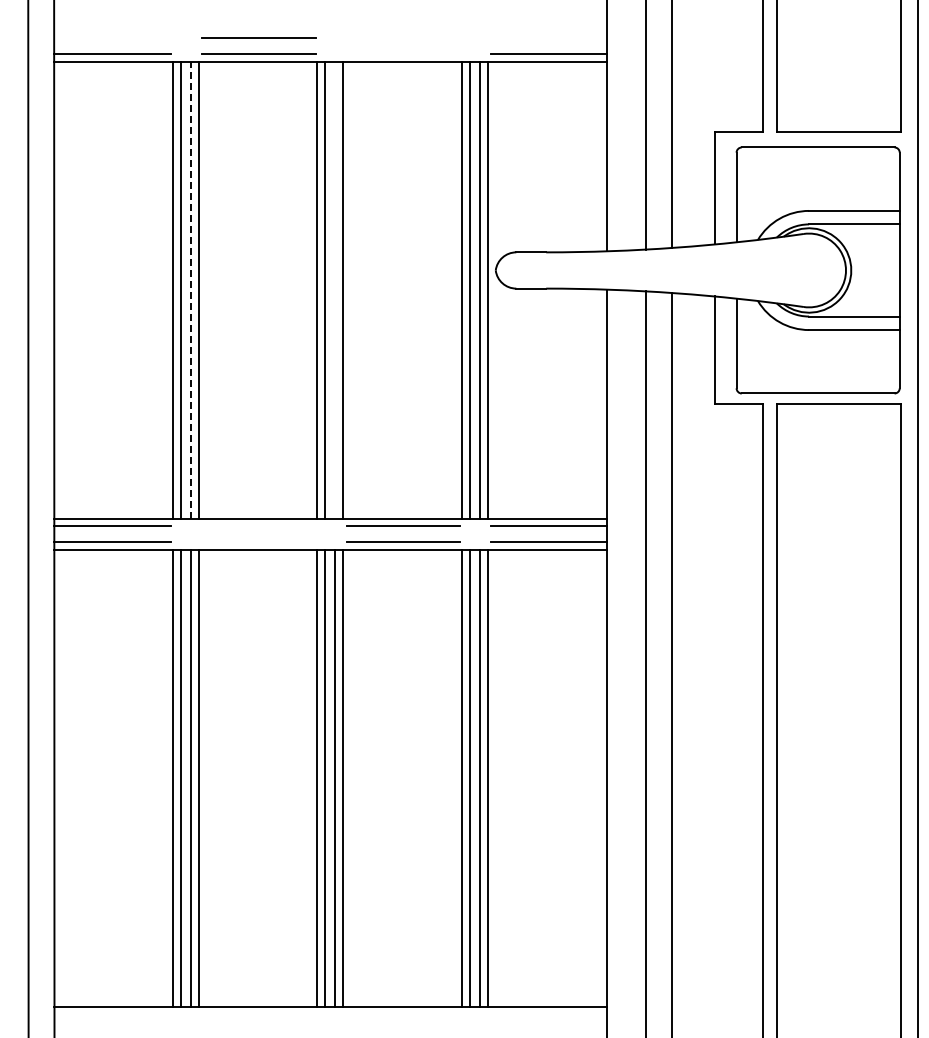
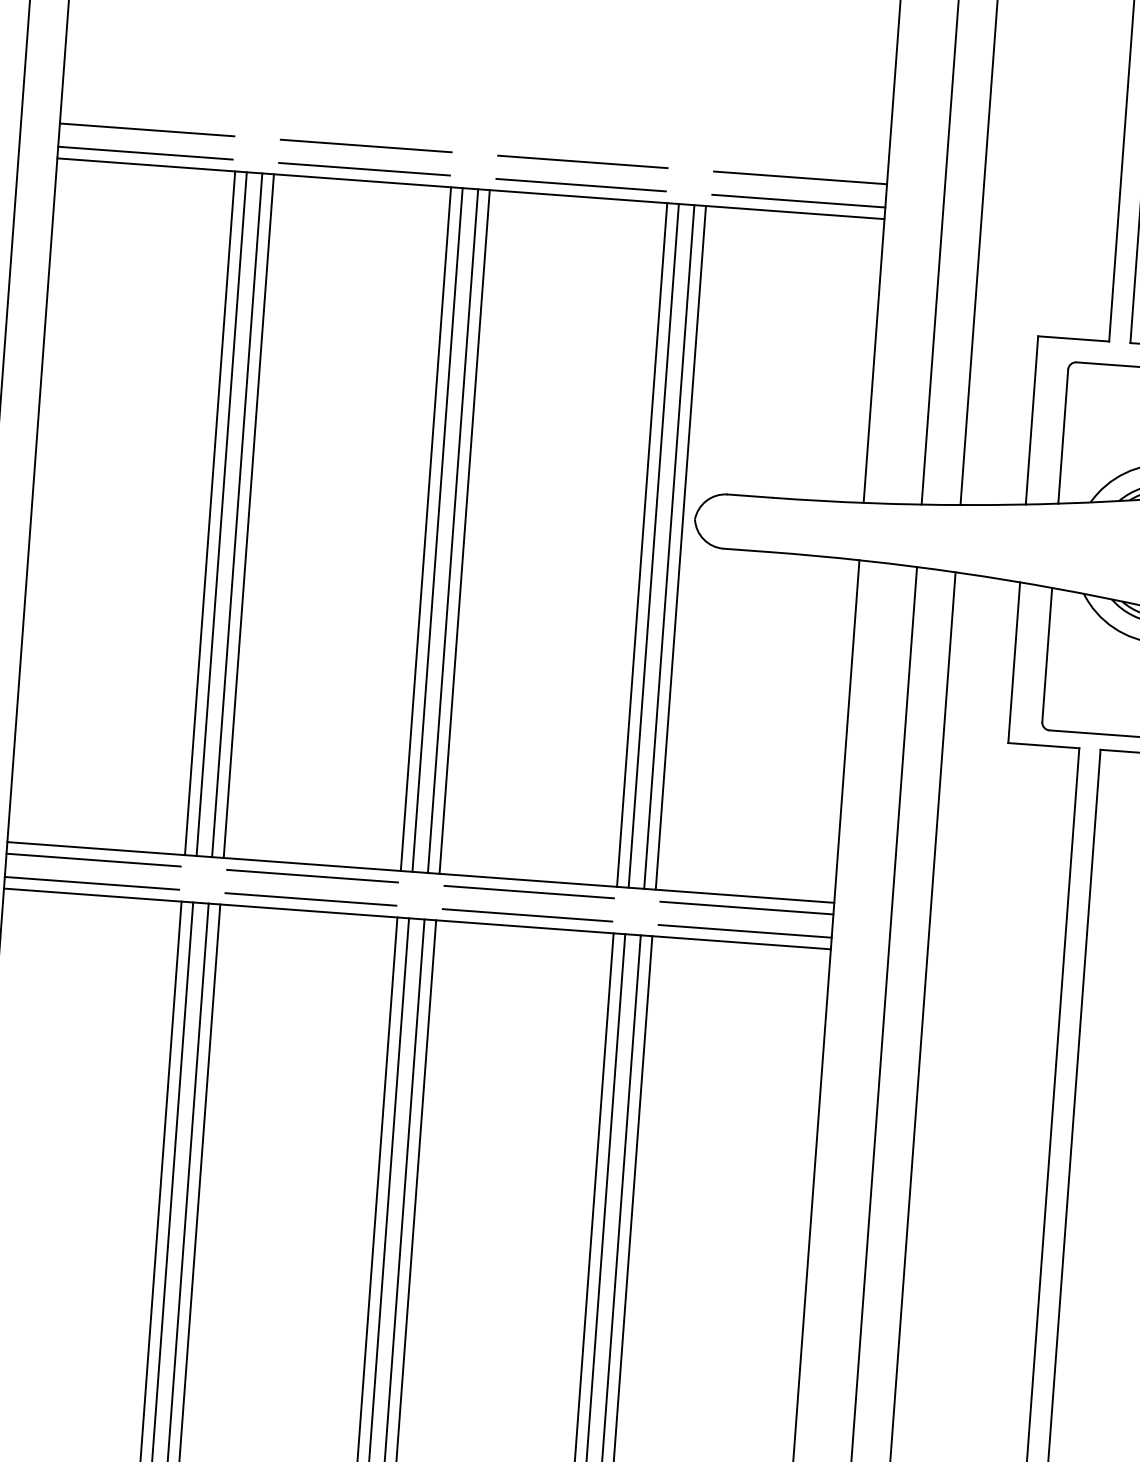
line: (112, 38) -> (147, 130), added
line: (403, 38) -> (582, 162), added
line: (549, 38) -> (800, 178), added
line: (403, 53) -> (580, 184), added
line: (335, 289) -> (453, 530), added
line: (191, 290) -> (237, 515), dashed -> solid
line: (258, 526) -> (311, 876), added
line: (258, 541) -> (310, 898), added

